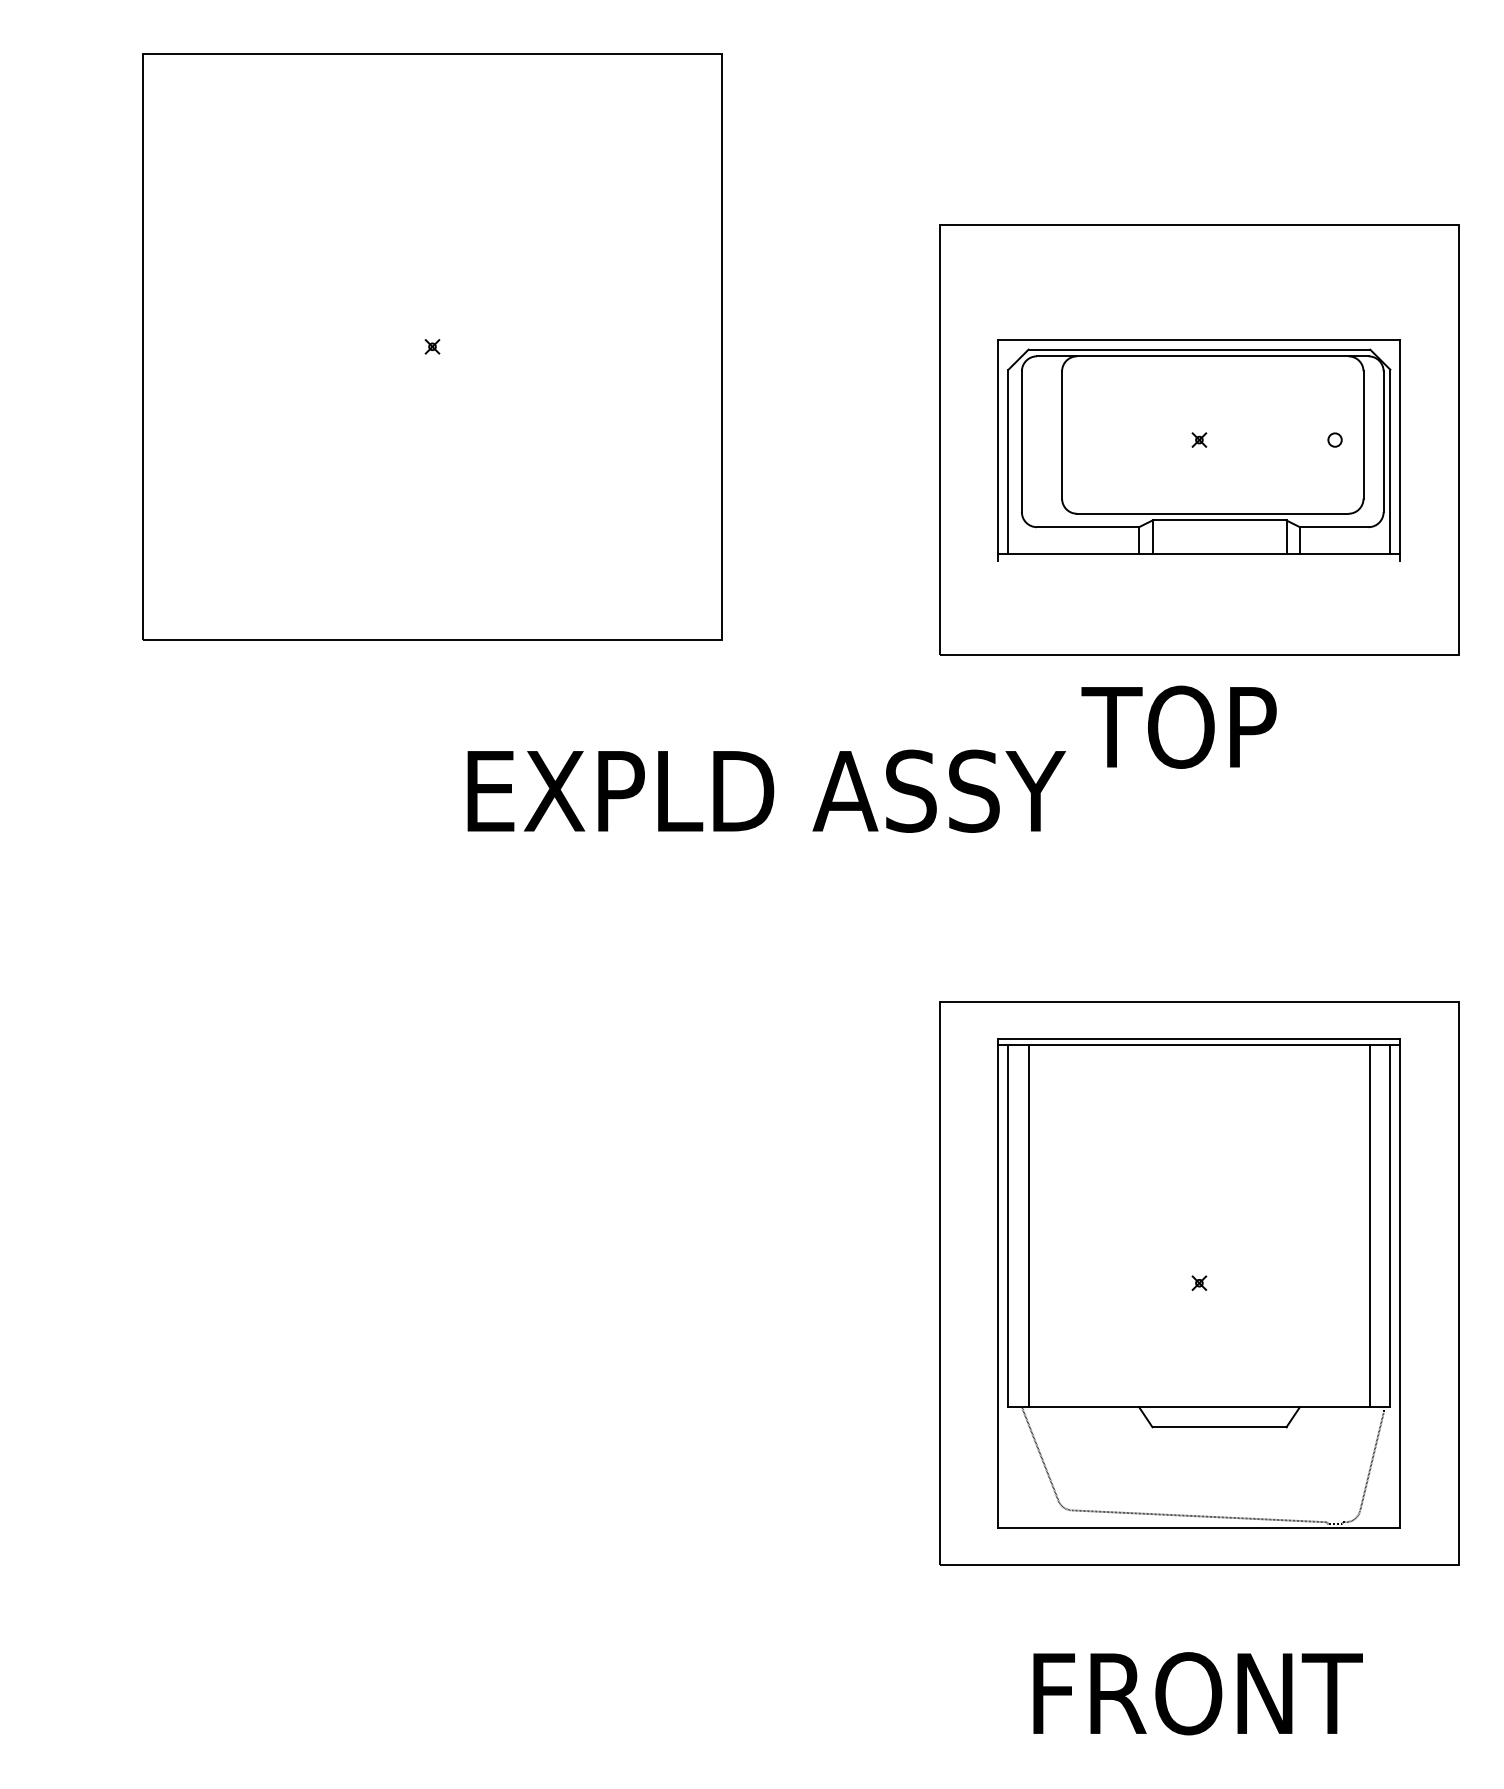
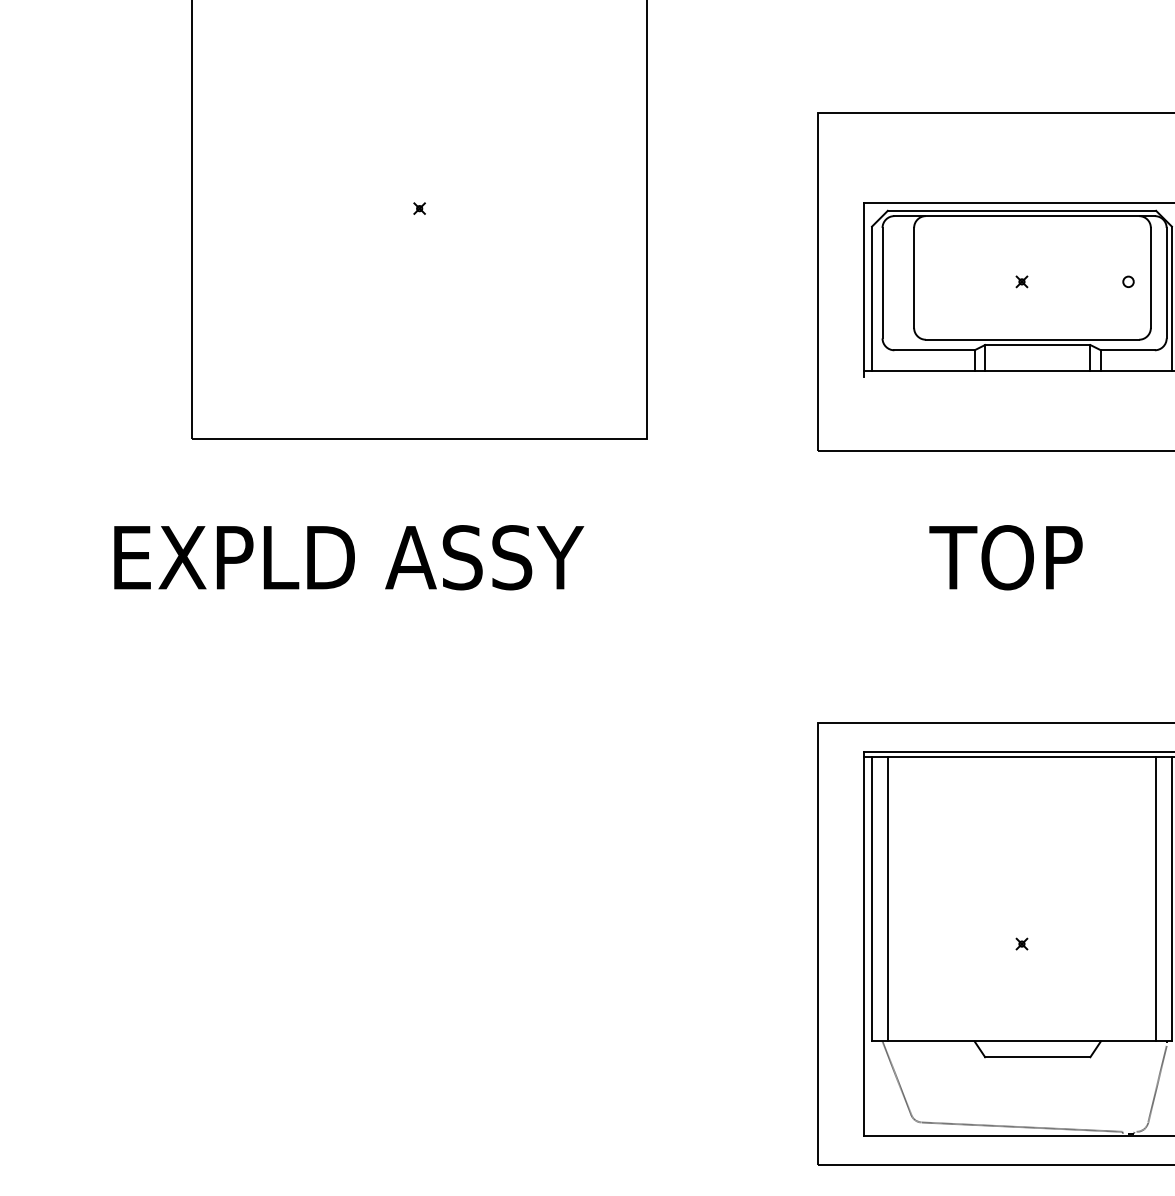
text: (1178, 726) -> (1005, 557), moved
text: (766, 790) -> (348, 557), moved

